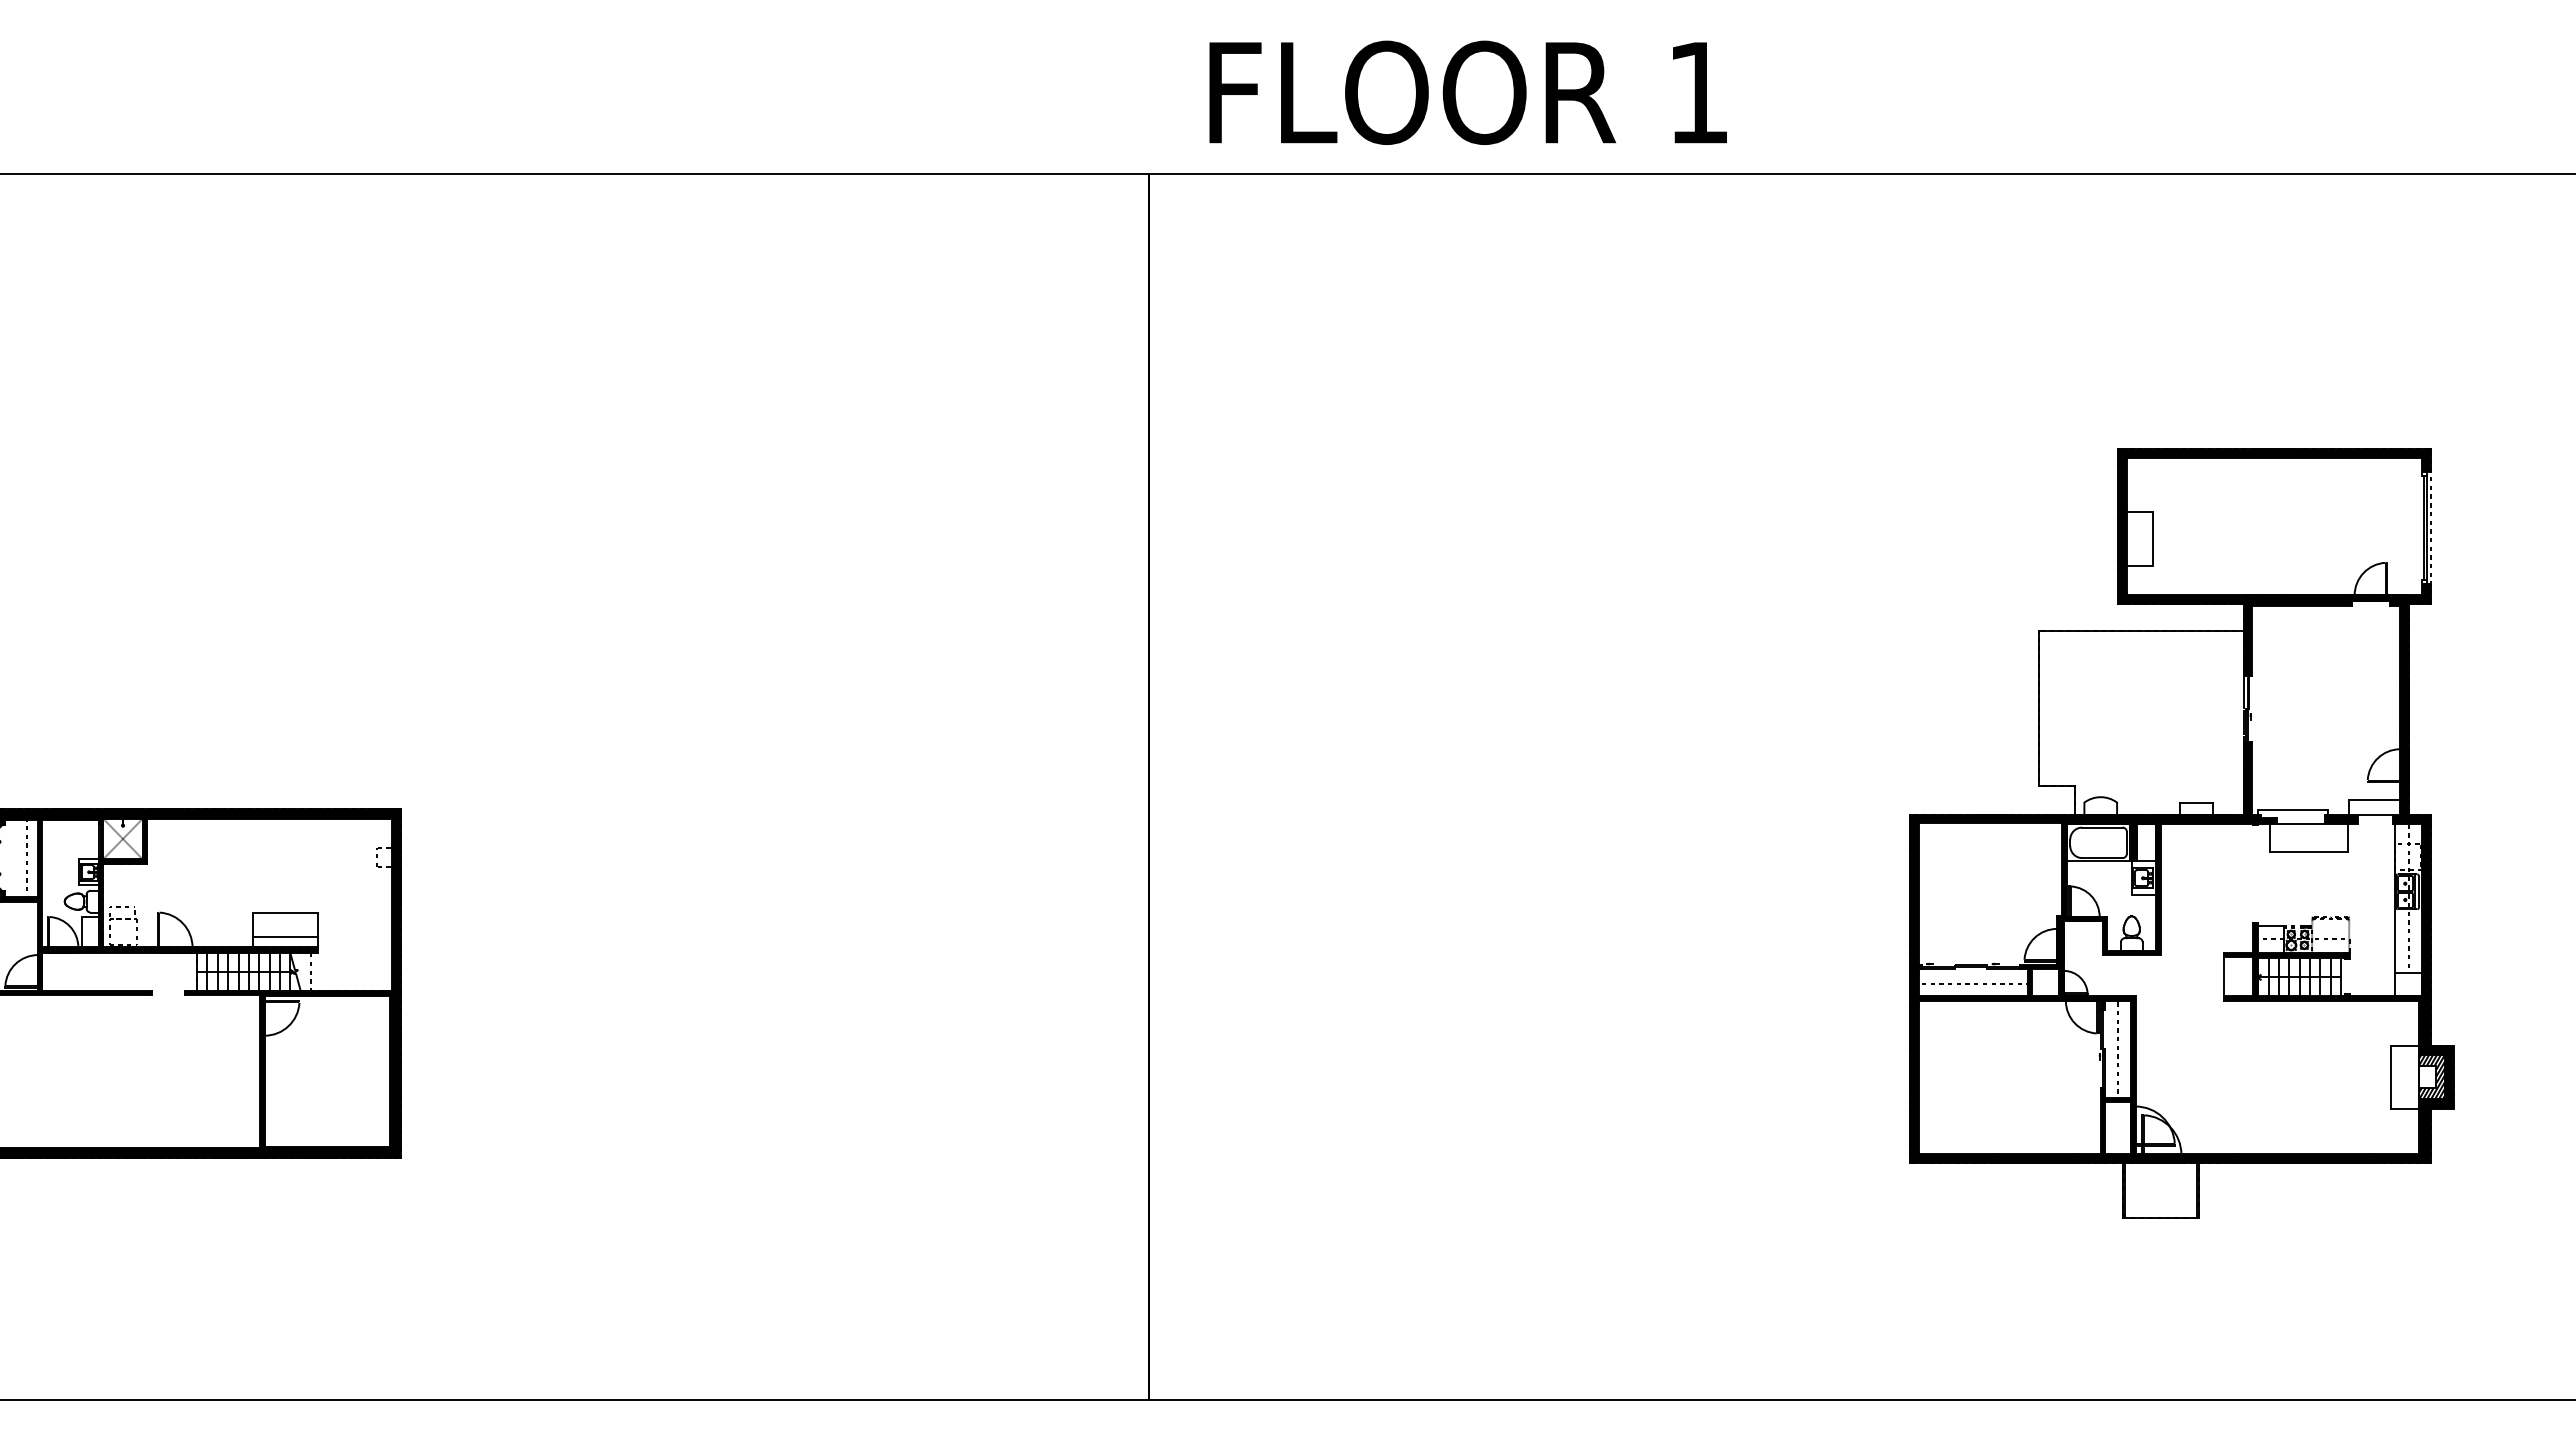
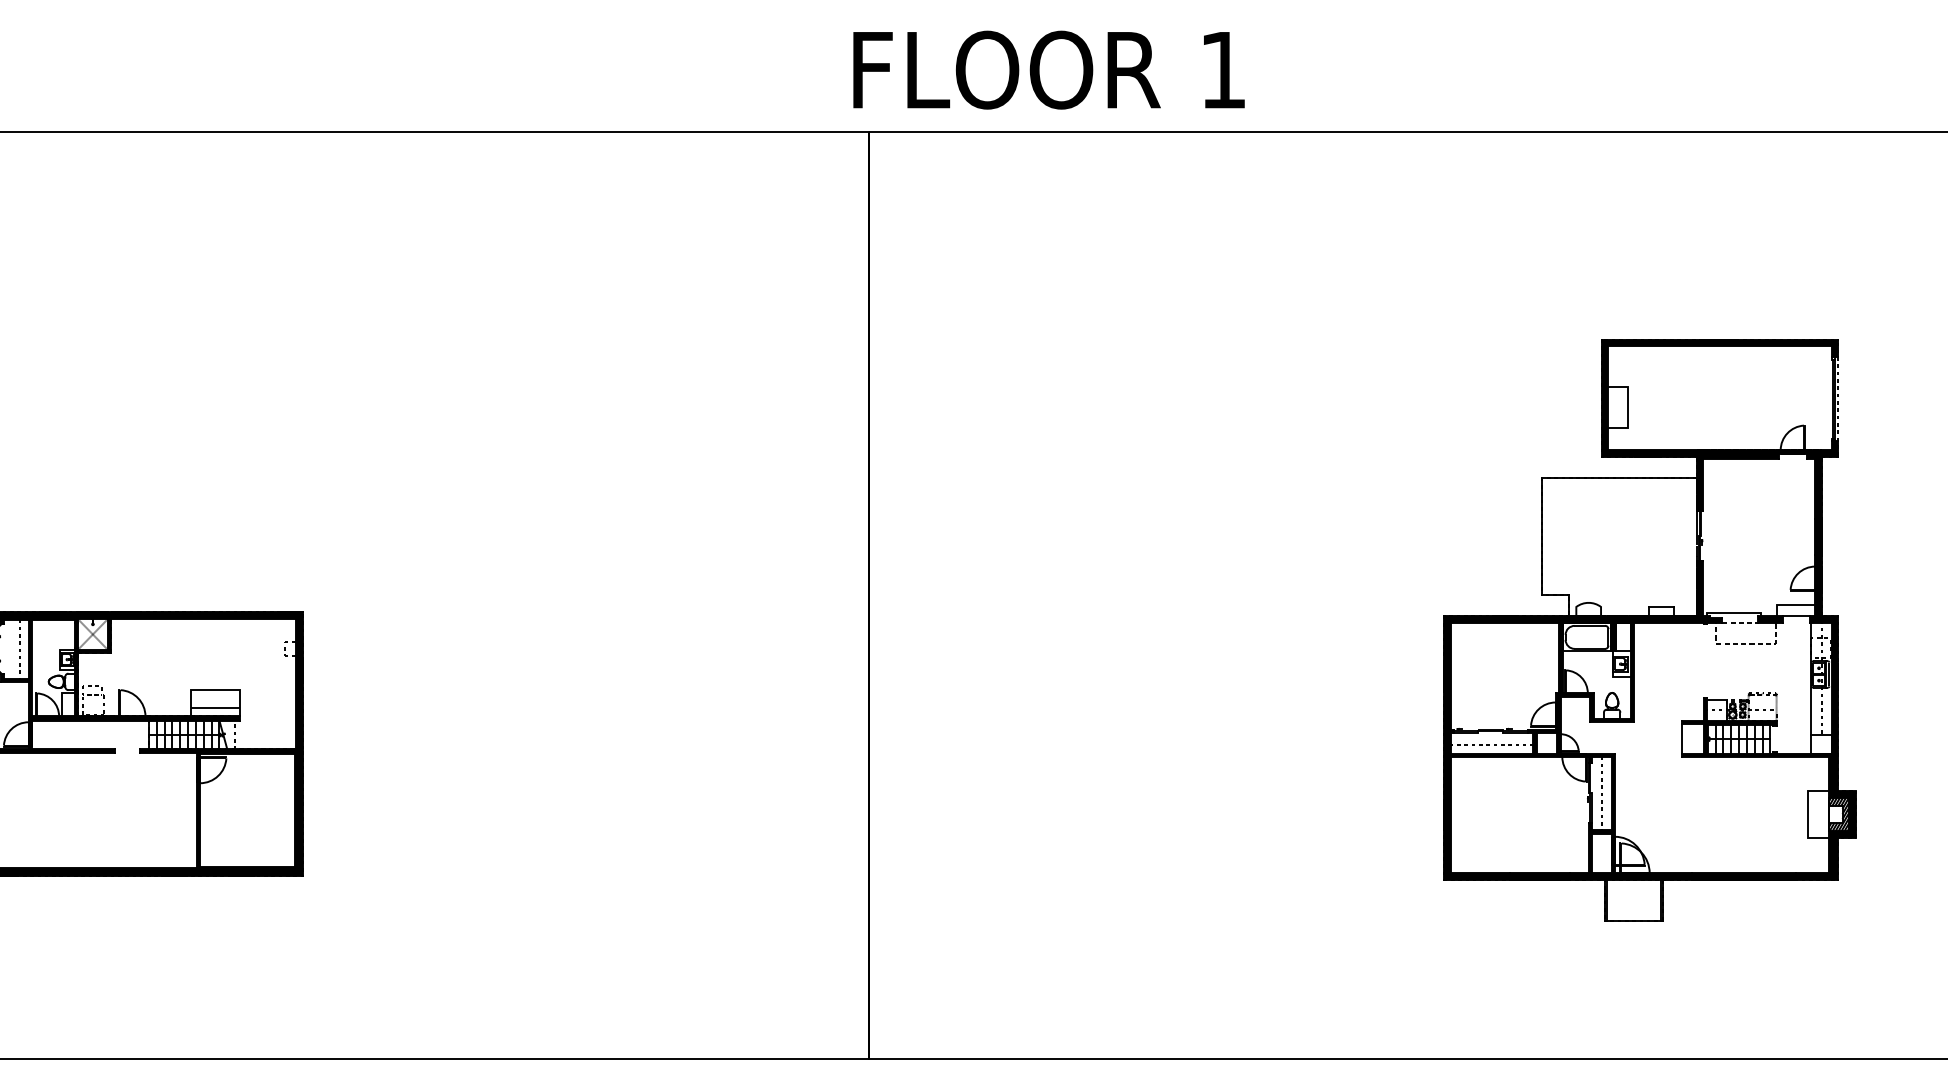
text: (1467, 92) -> (1048, 69), moved
line: (2301, 824) -> (1740, 623), solid -> dashed
line: (2308, 851) -> (1745, 643), solid -> dashed

